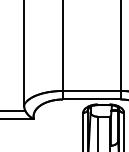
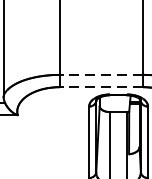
line: (91, 90) -> (101, 74), solid -> dashed
line: (91, 99) -> (101, 87), solid -> dashed

